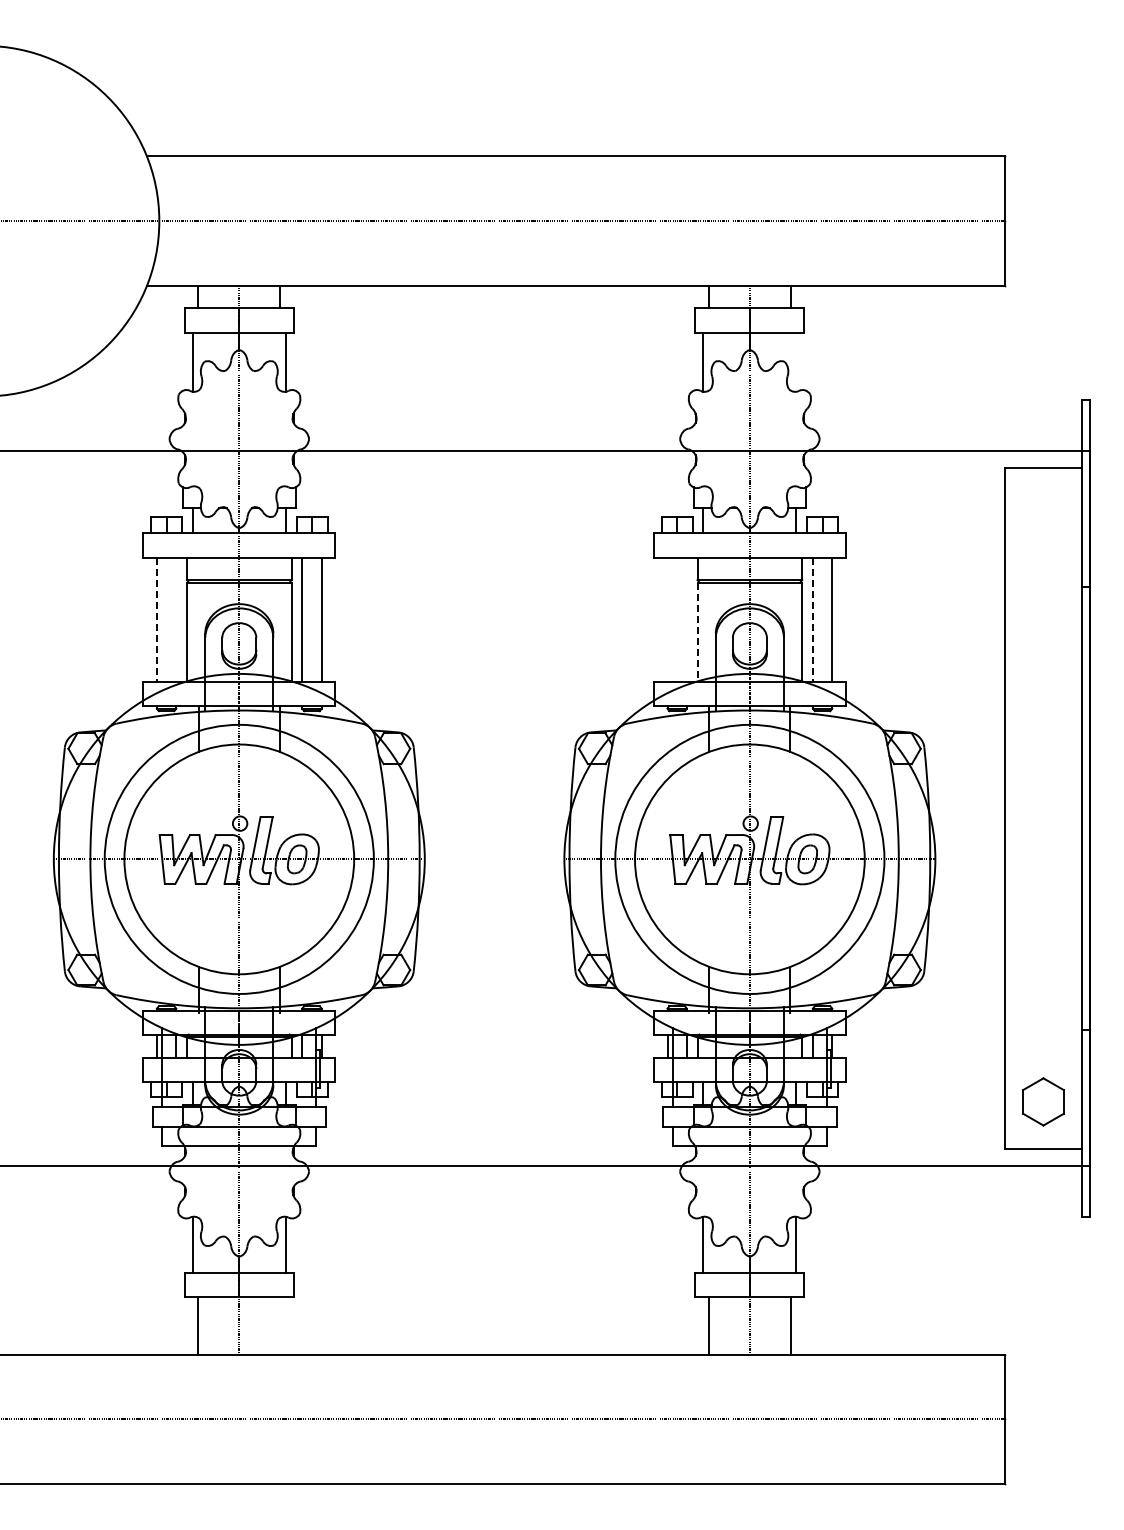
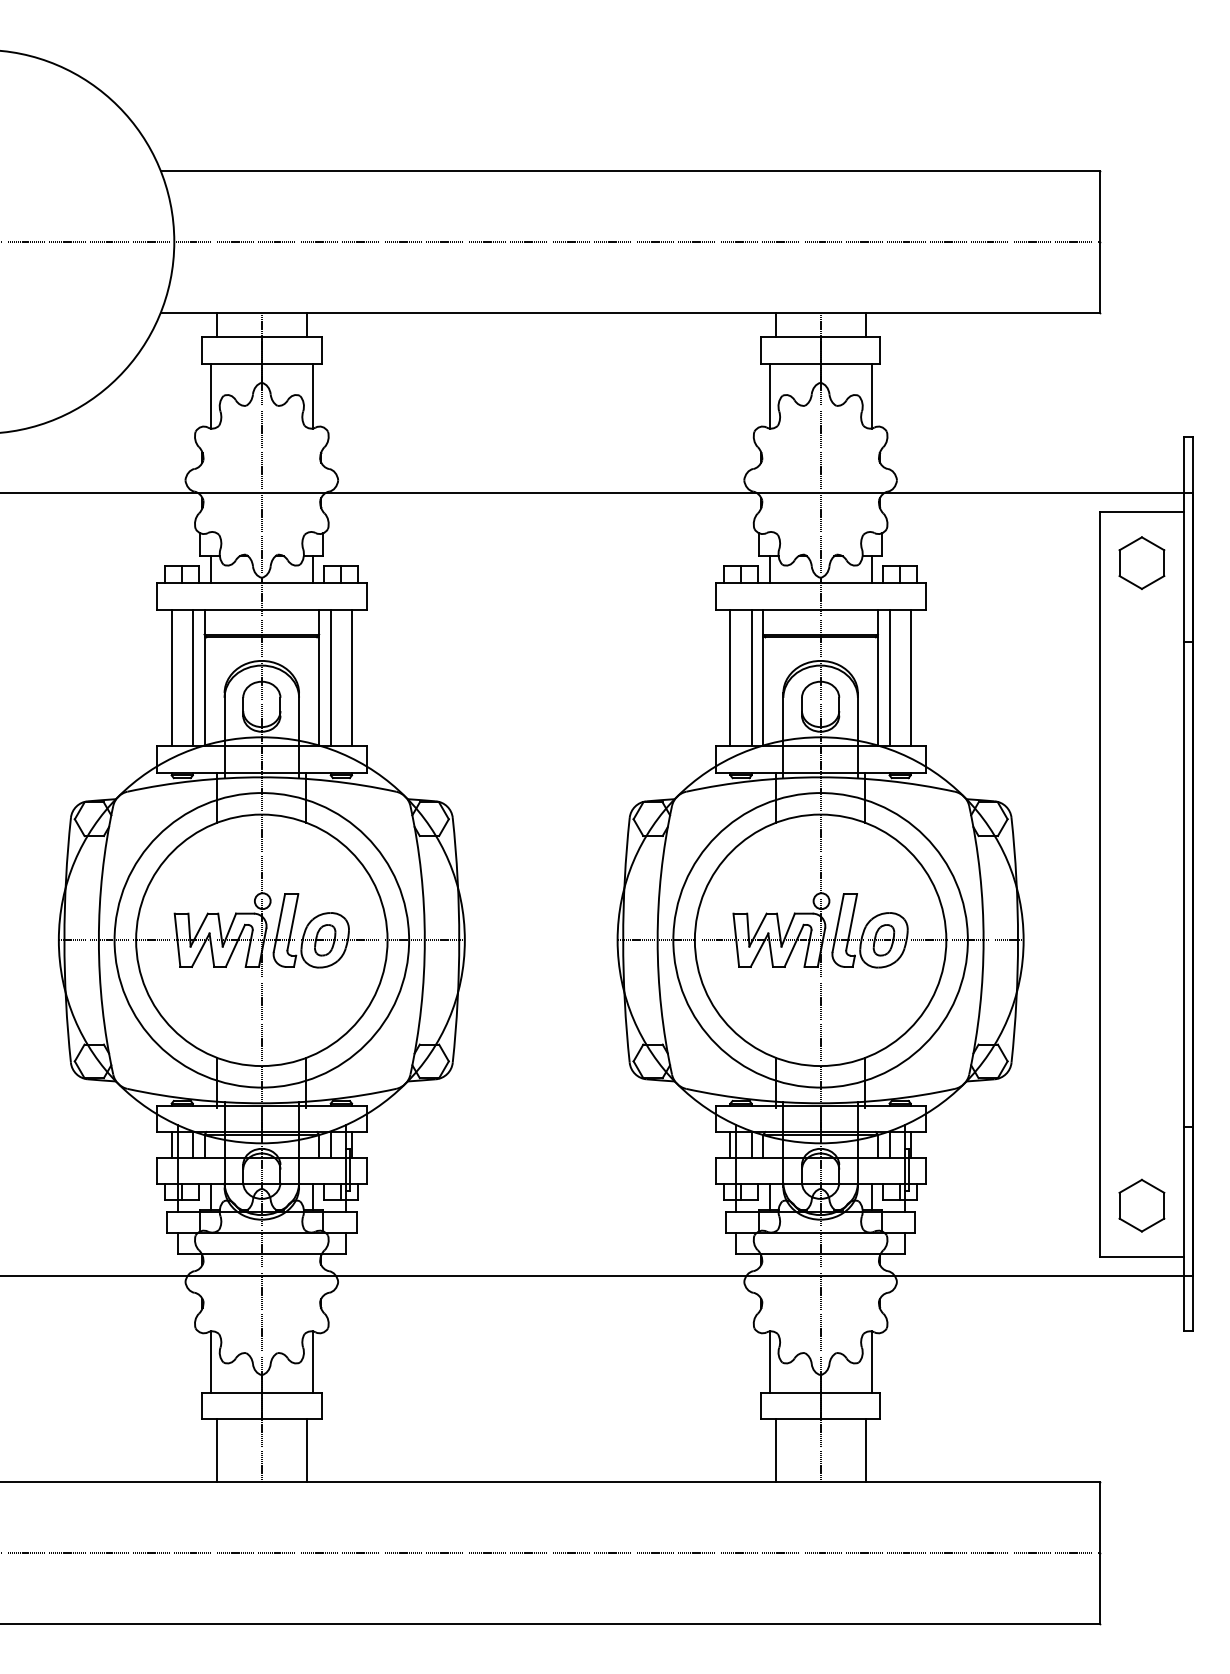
line: (796, 361) -> (871, 395), added
part: (1043, 514) -> (1141, 562), added
line: (156, 619) -> (171, 677), dashed -> solid
line: (176, 619) -> (193, 677), added
line: (667, 619) -> (730, 677), added
line: (686, 619) -> (751, 677), added
line: (812, 619) -> (889, 677), dashed -> solid
line: (697, 632) -> (763, 691), dashed -> solid
line: (280, 1325) -> (306, 1450), added

